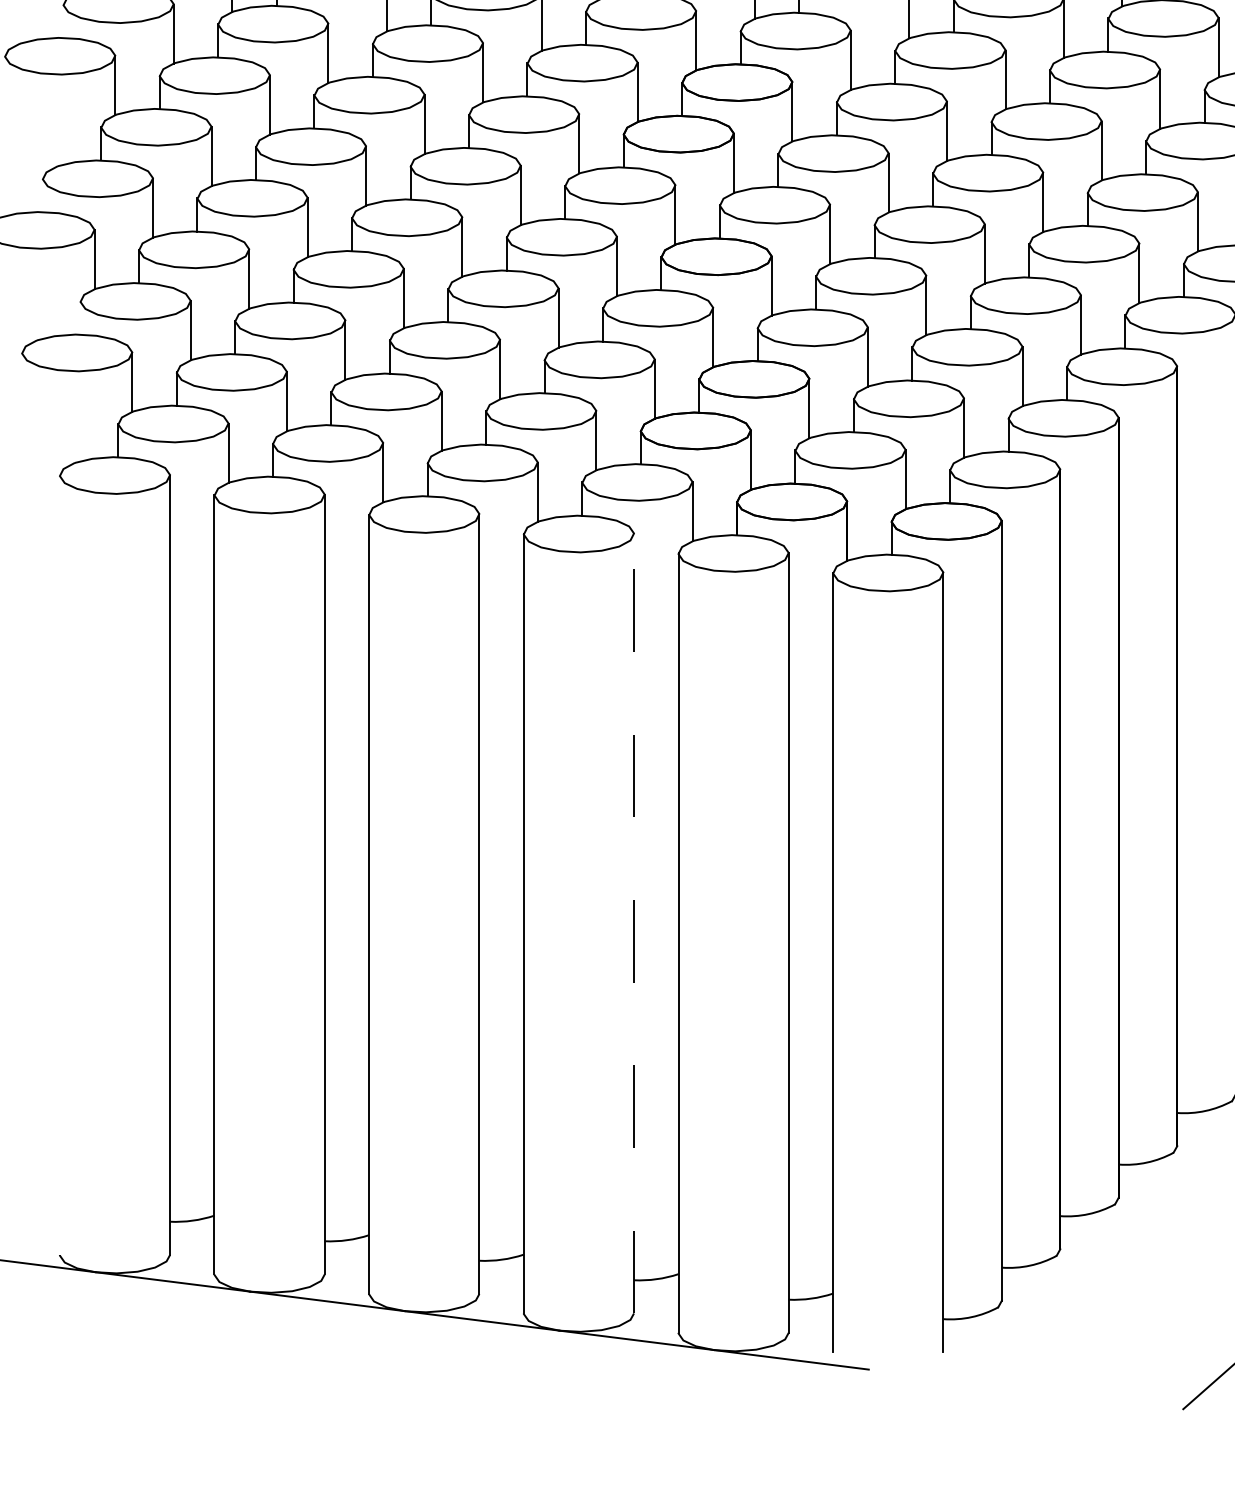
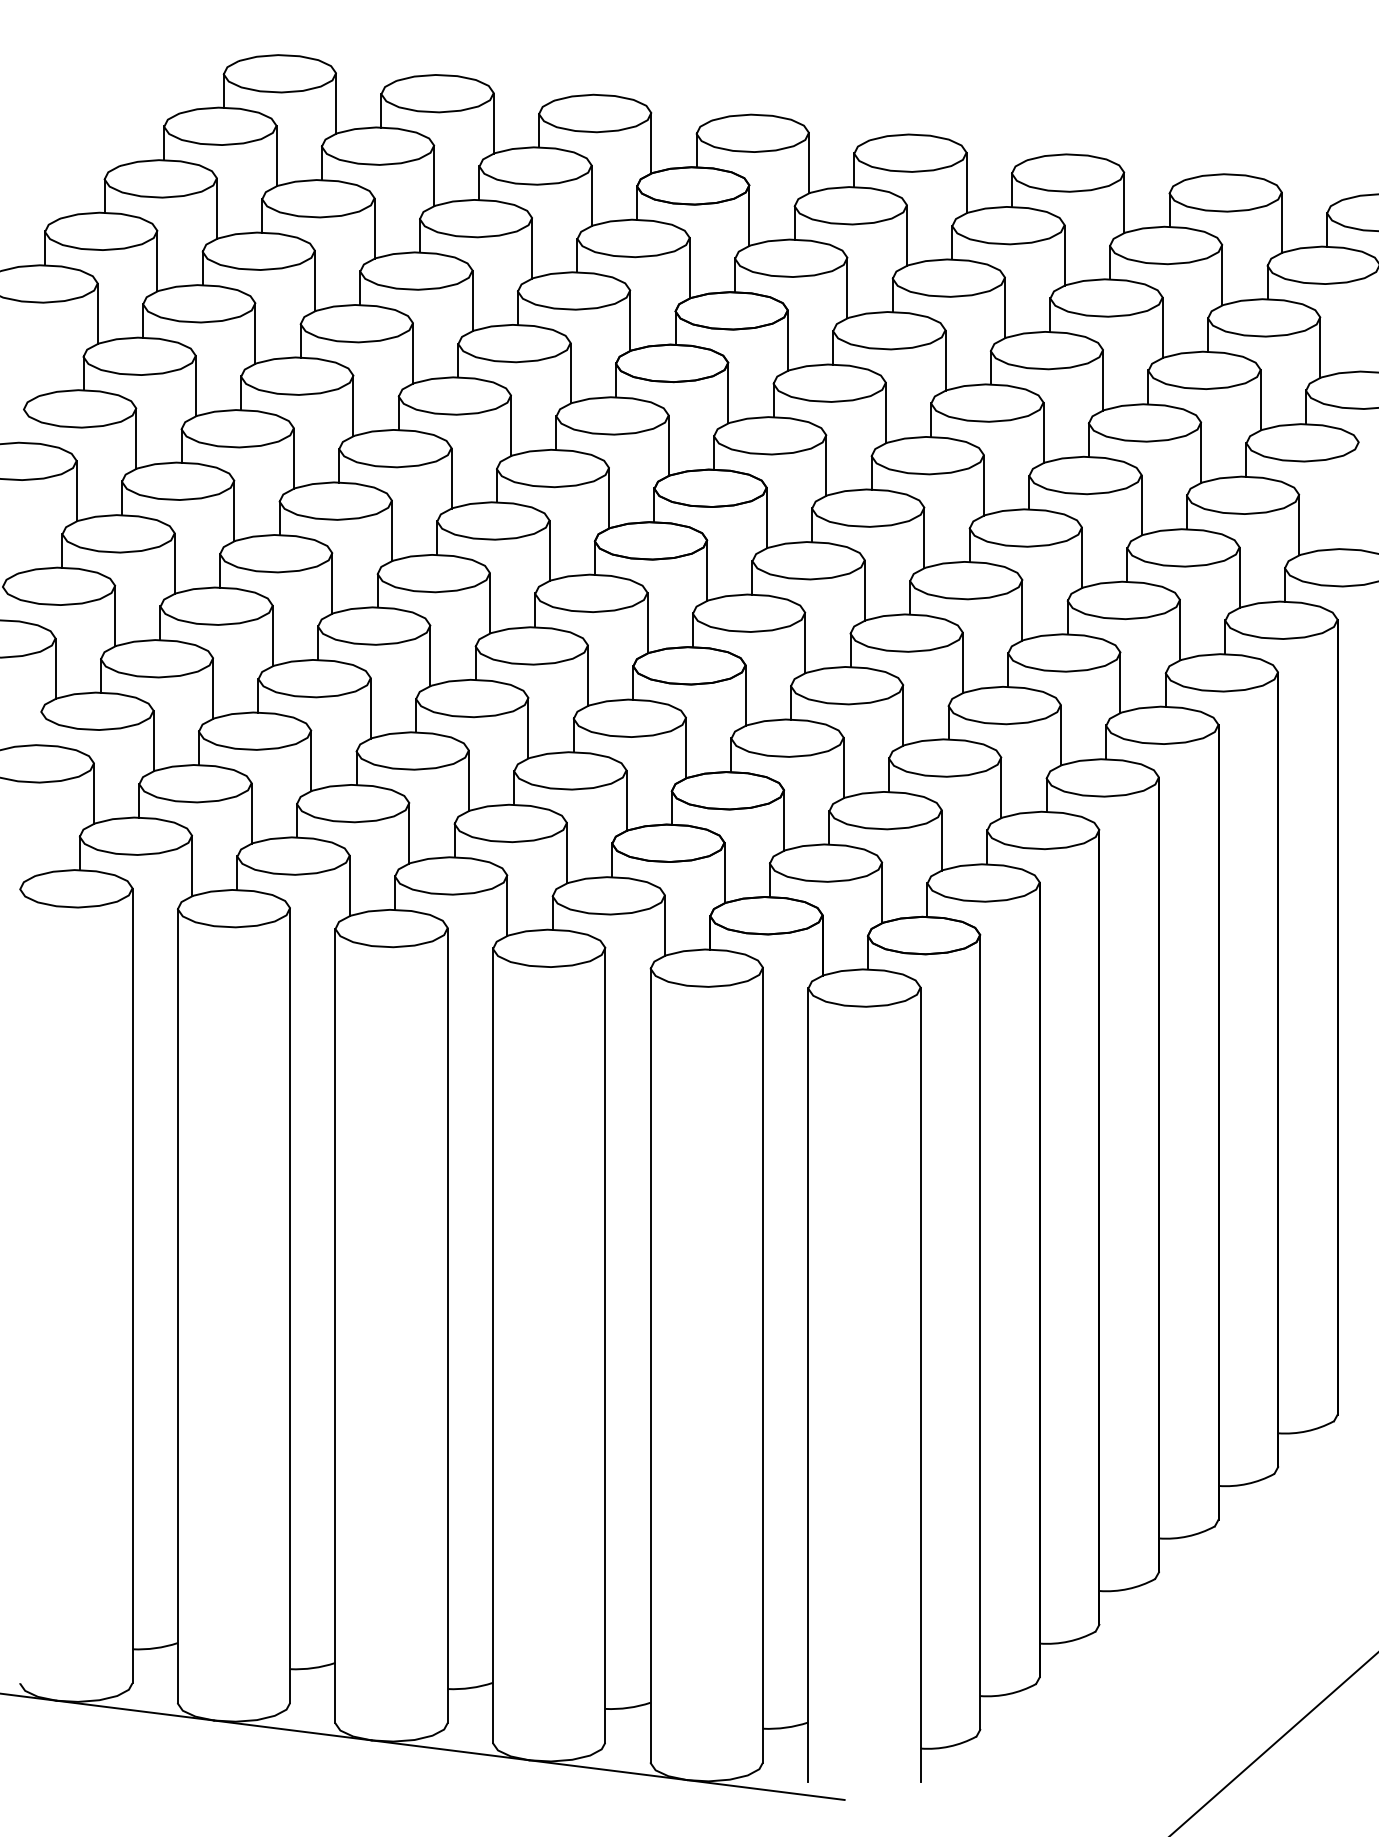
line: (634, 923) -> (605, 1345), dashed -> solid

